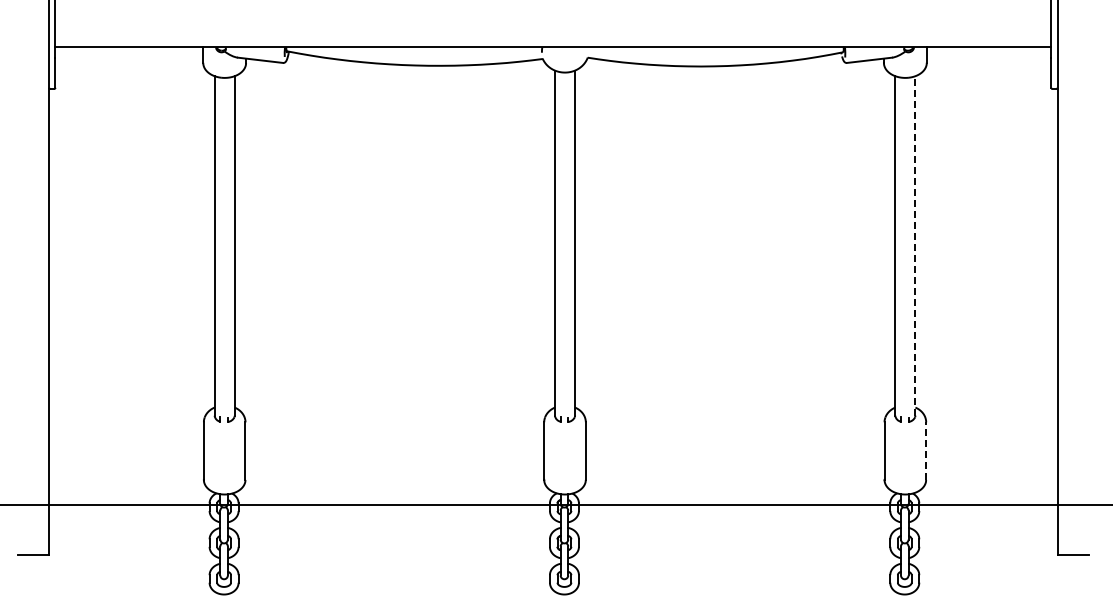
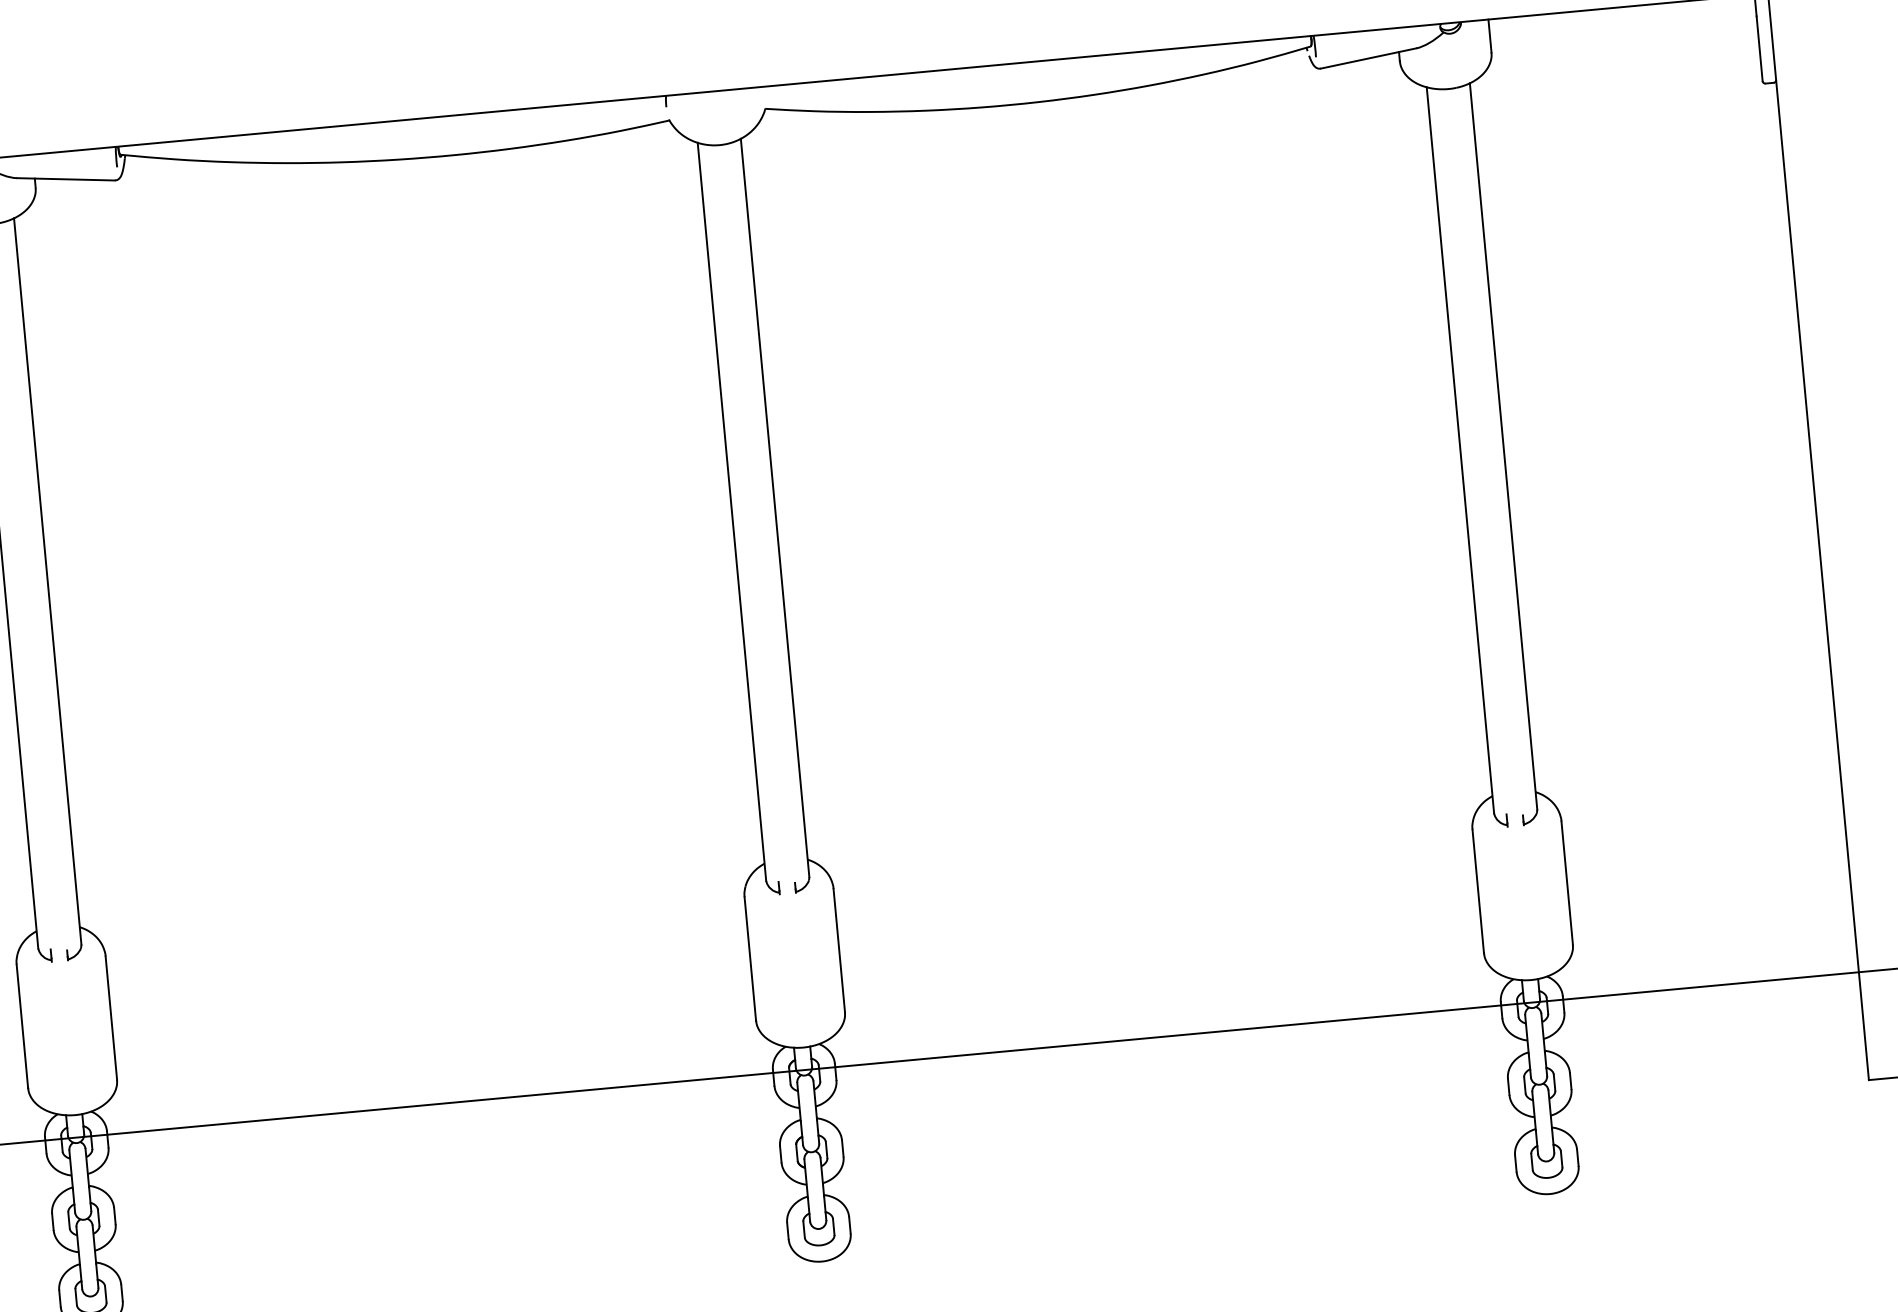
line: (915, 245) -> (1503, 445), dashed -> solid
line: (926, 451) -> (1567, 883), dashed -> solid

